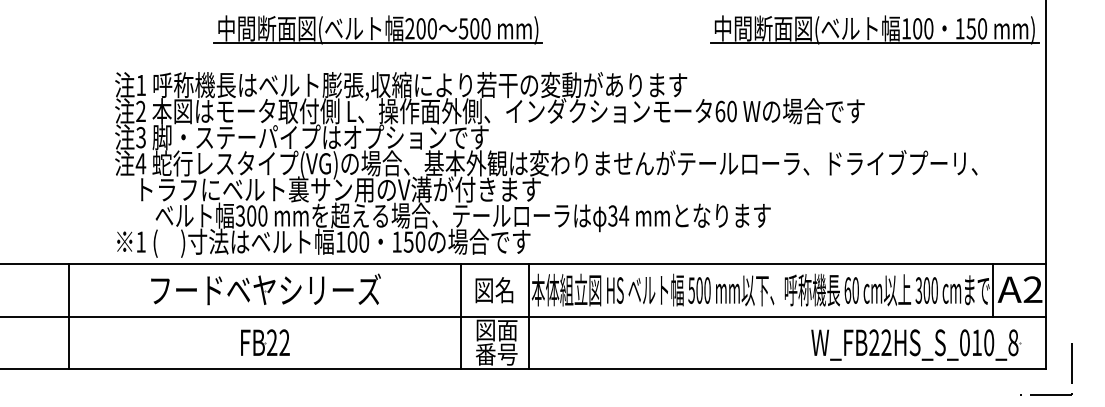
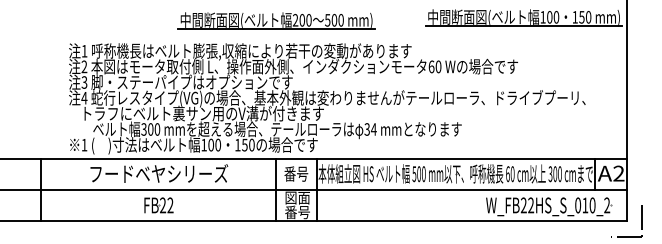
part: (378, 29) -> (276, 20), moved
text: (494, 289) -> (296, 173), 図名 -> 番号
text: (1013, 342) -> (607, 205), W_FB22HS_S_010_8 -> W_FB22HS_S_010_2

